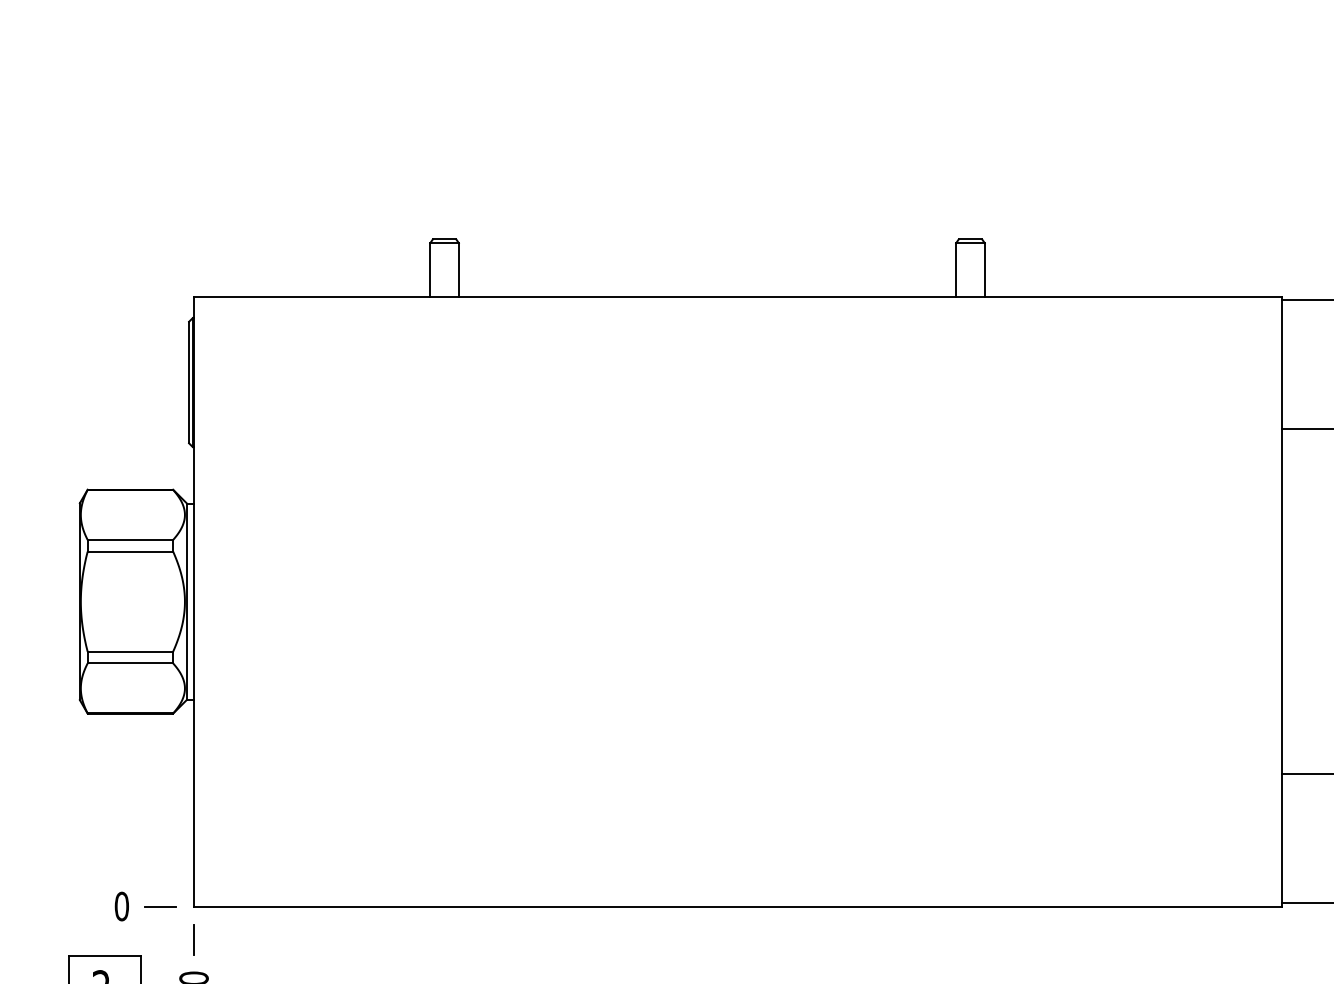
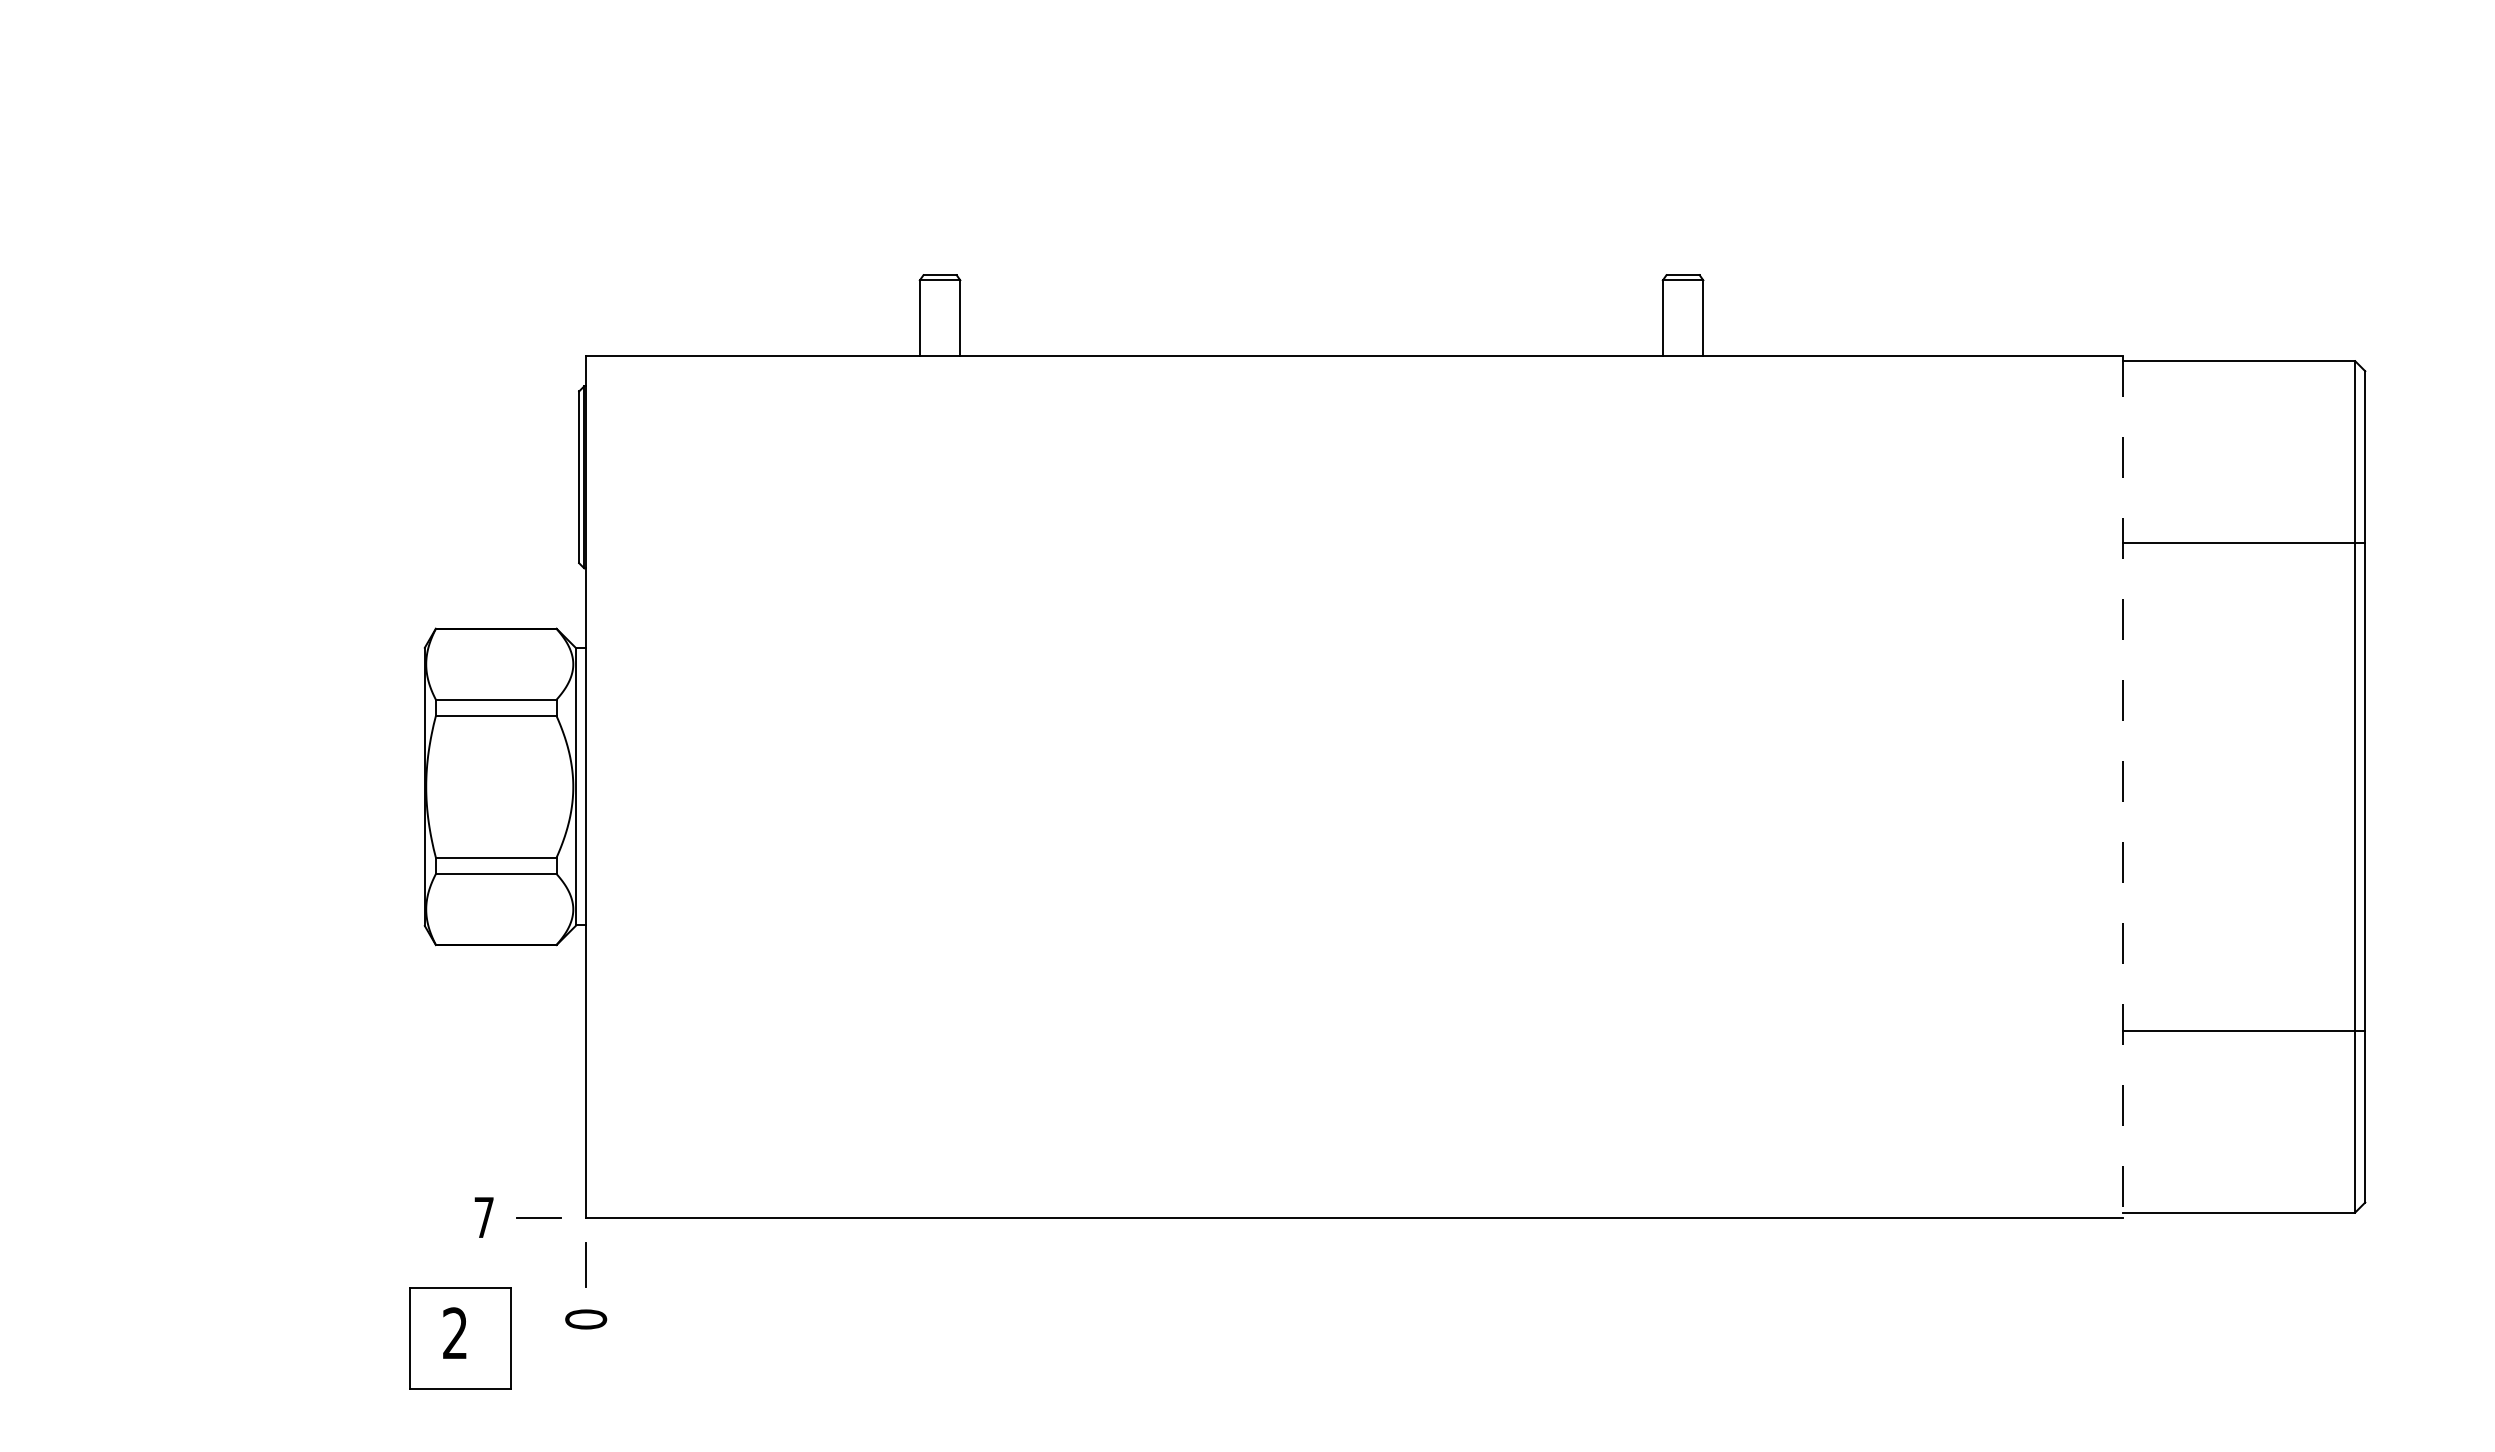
line: (1281, 601) -> (2122, 786), solid -> dashed
text: (122, 906) -> (484, 1217), 0 -> 7

